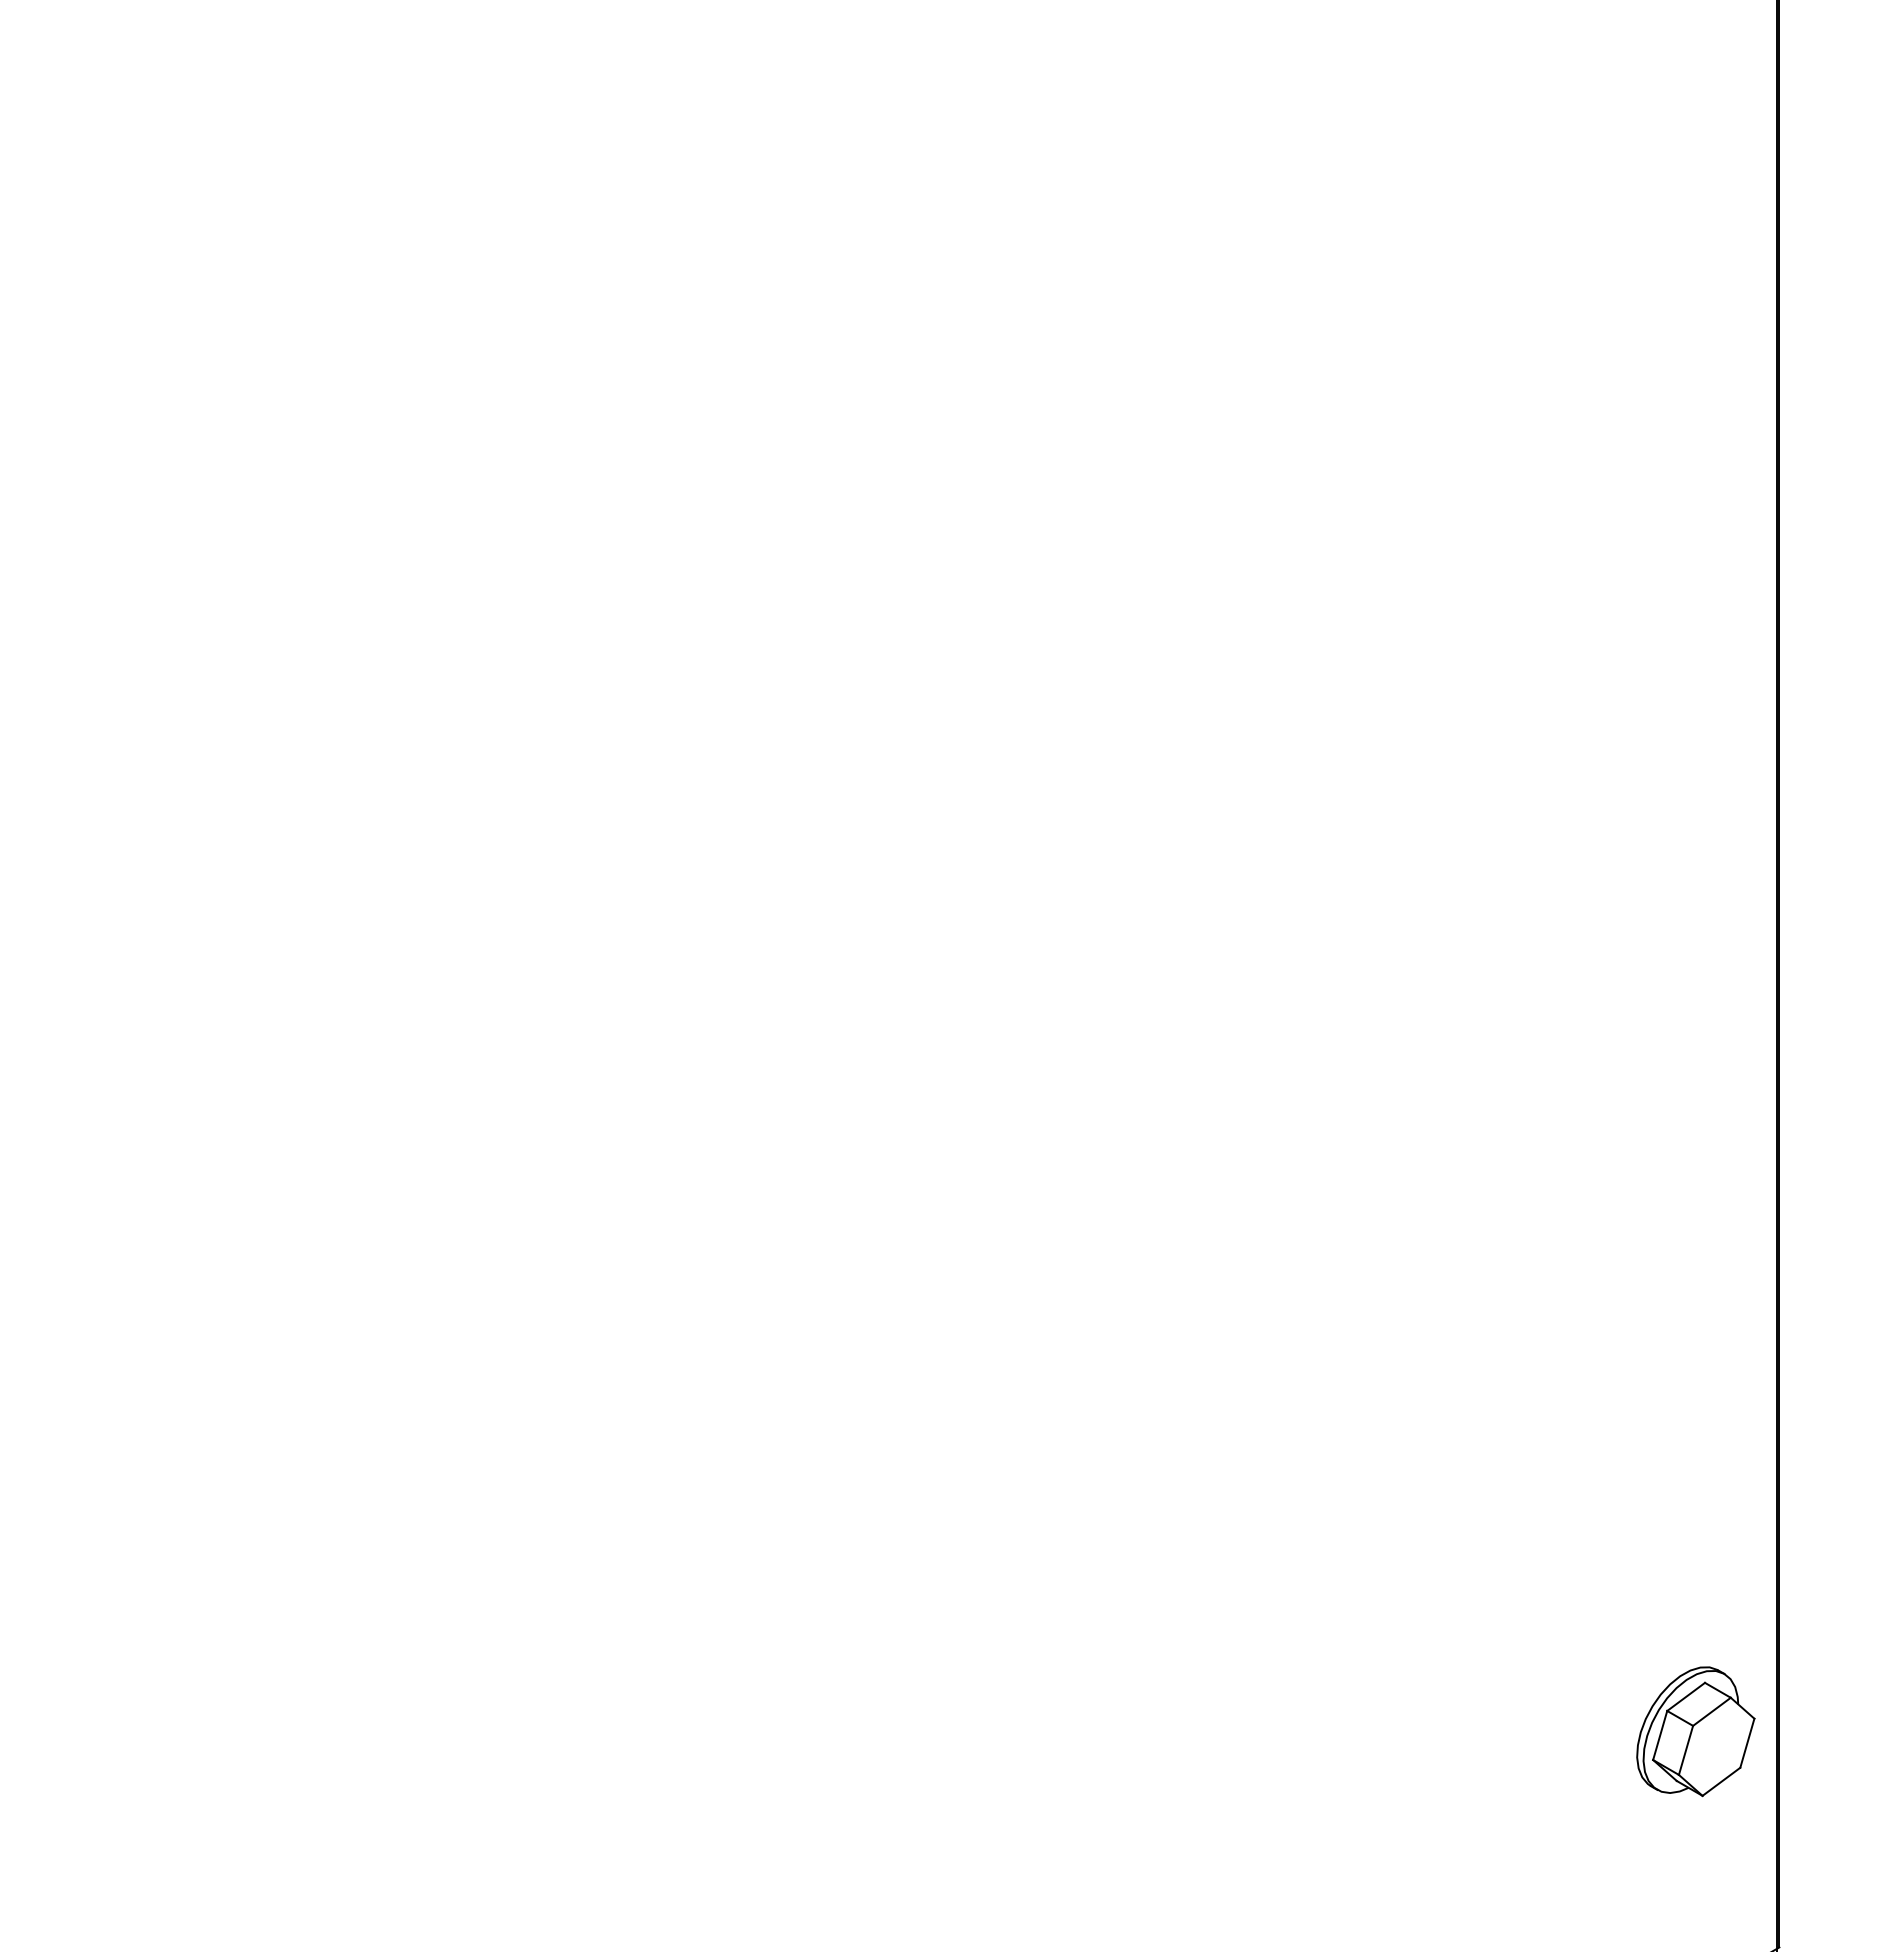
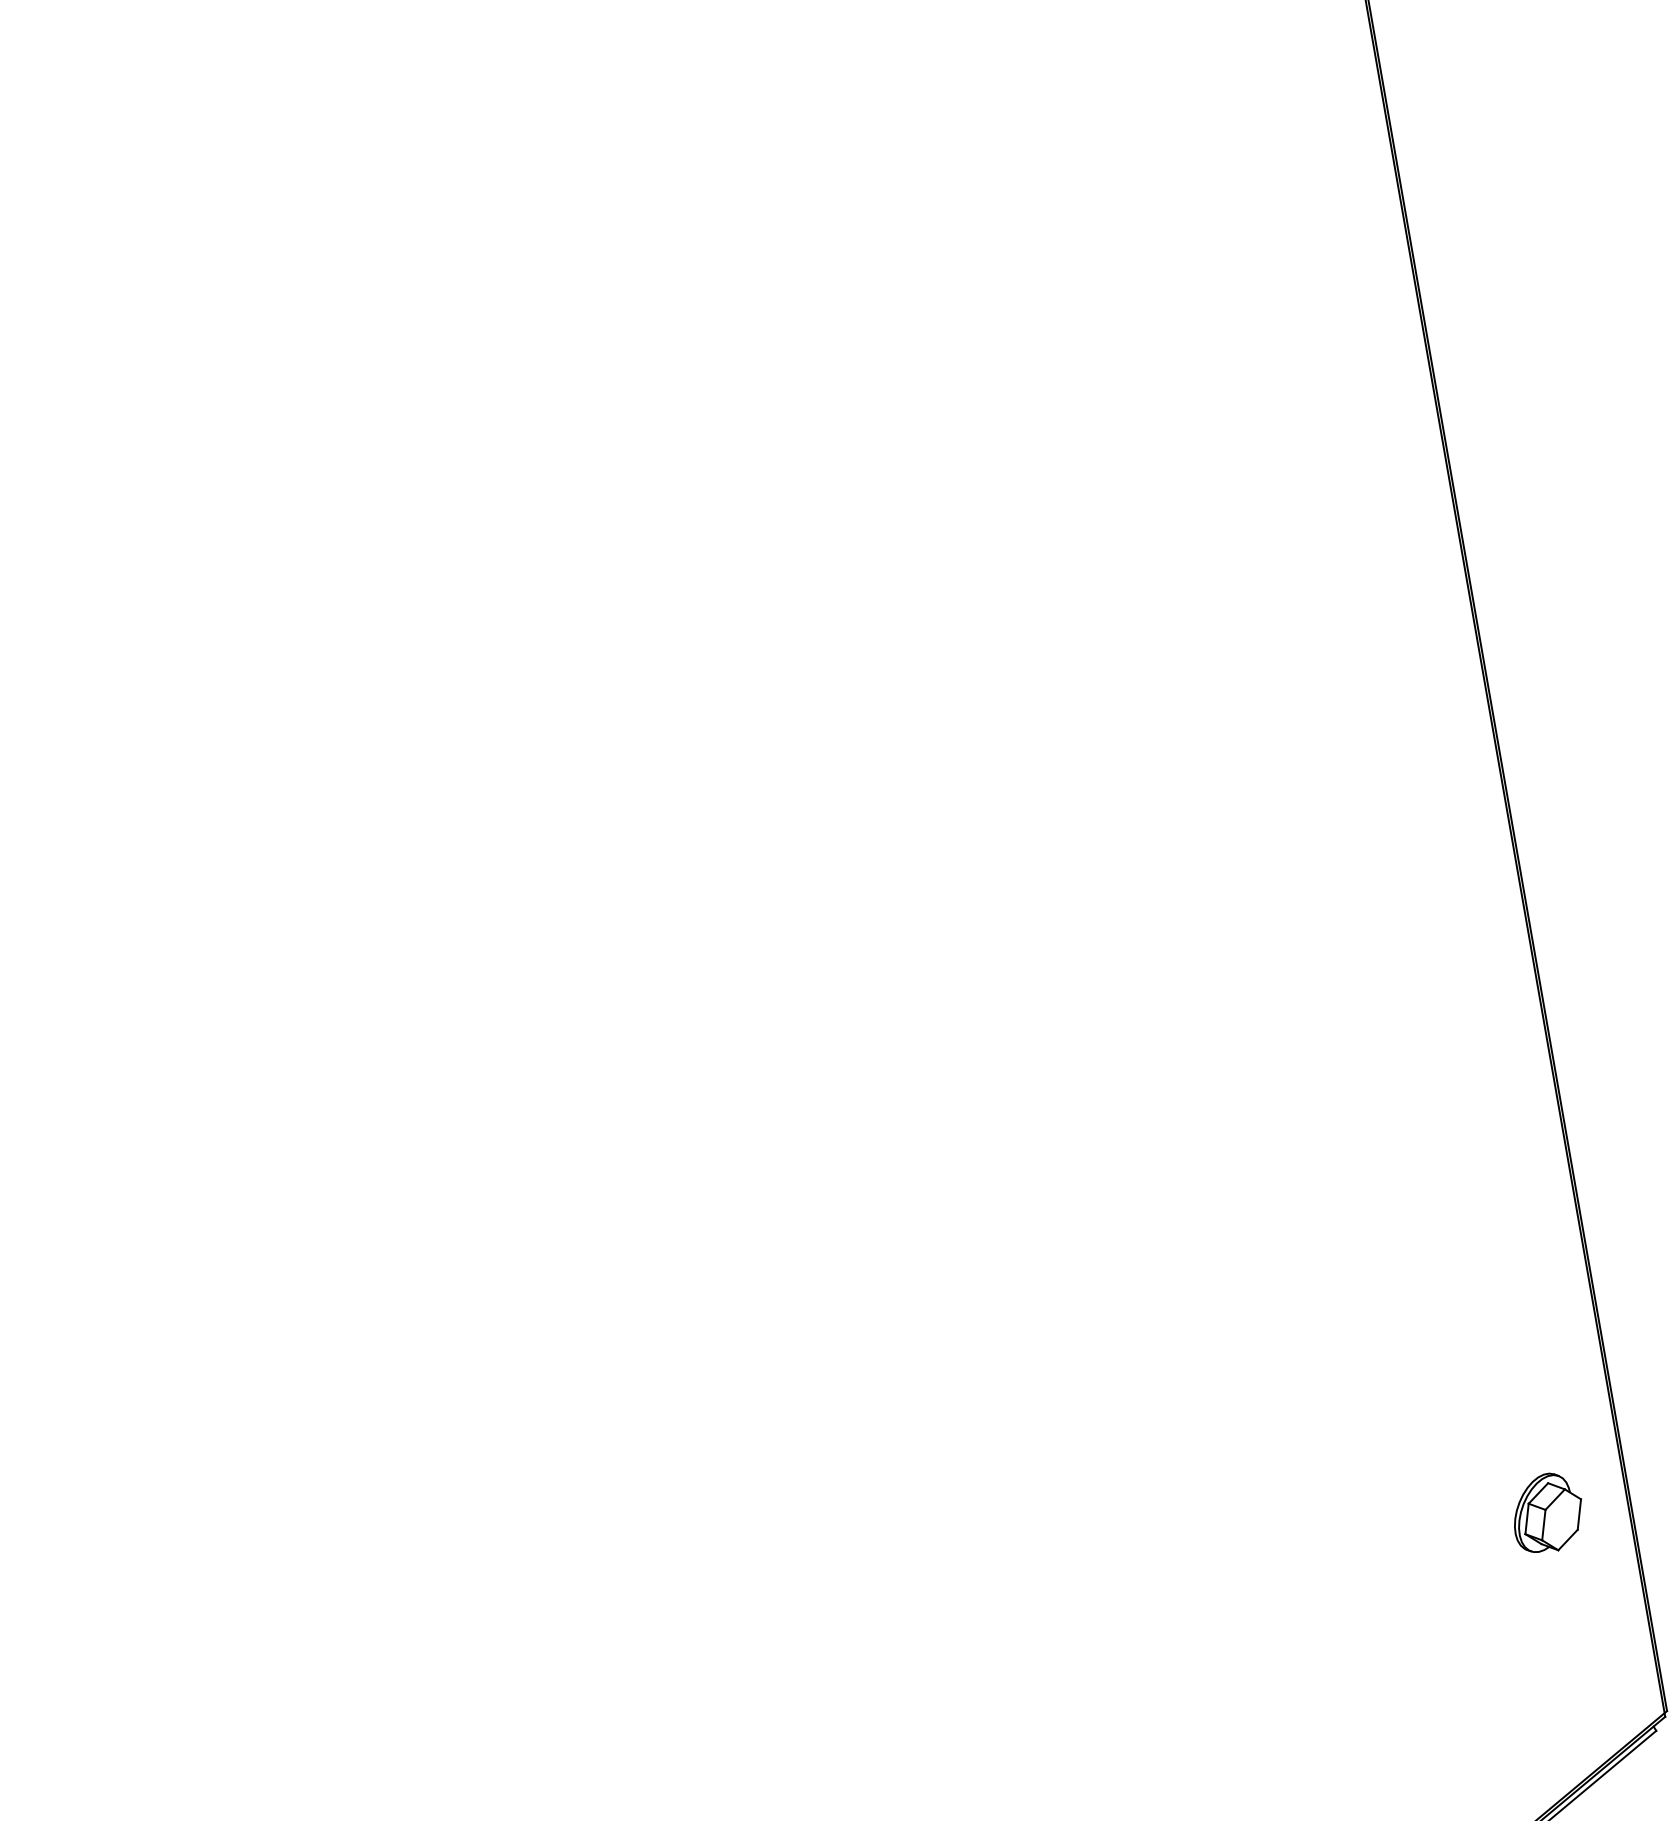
part: (1695, 1731) -> (1547, 1512), size x0.6

